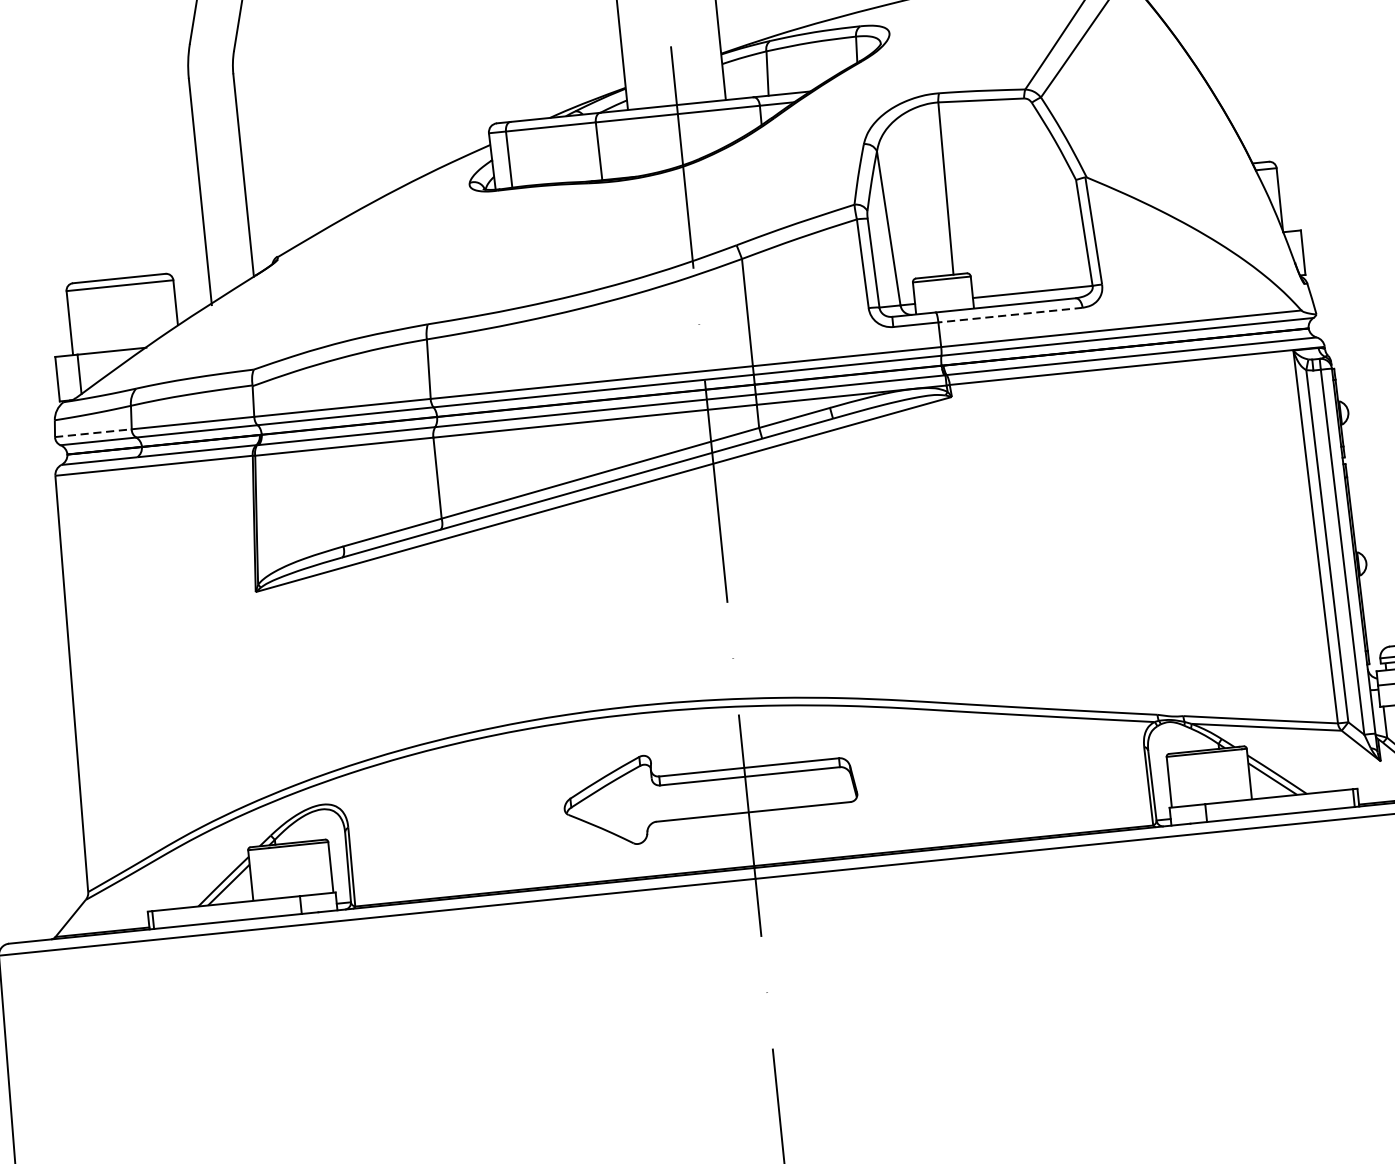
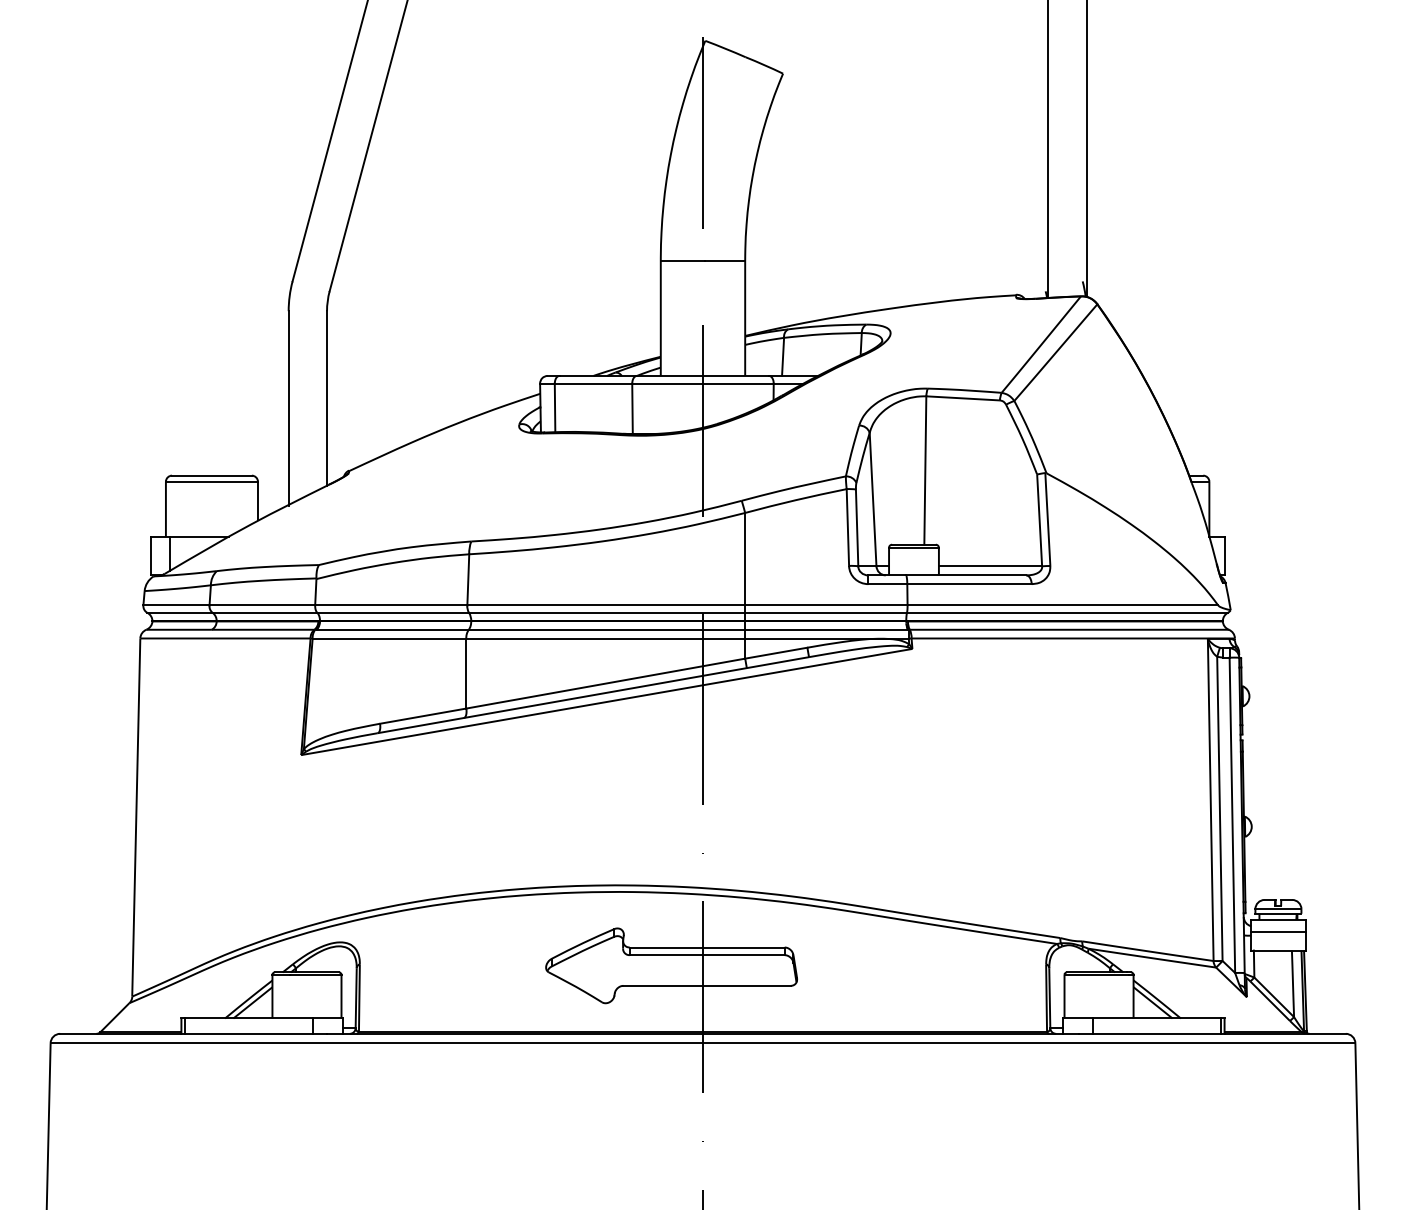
line: (1010, 315) -> (969, 584), dashed -> solid
line: (93, 433) -> (176, 605), dashed -> solid

